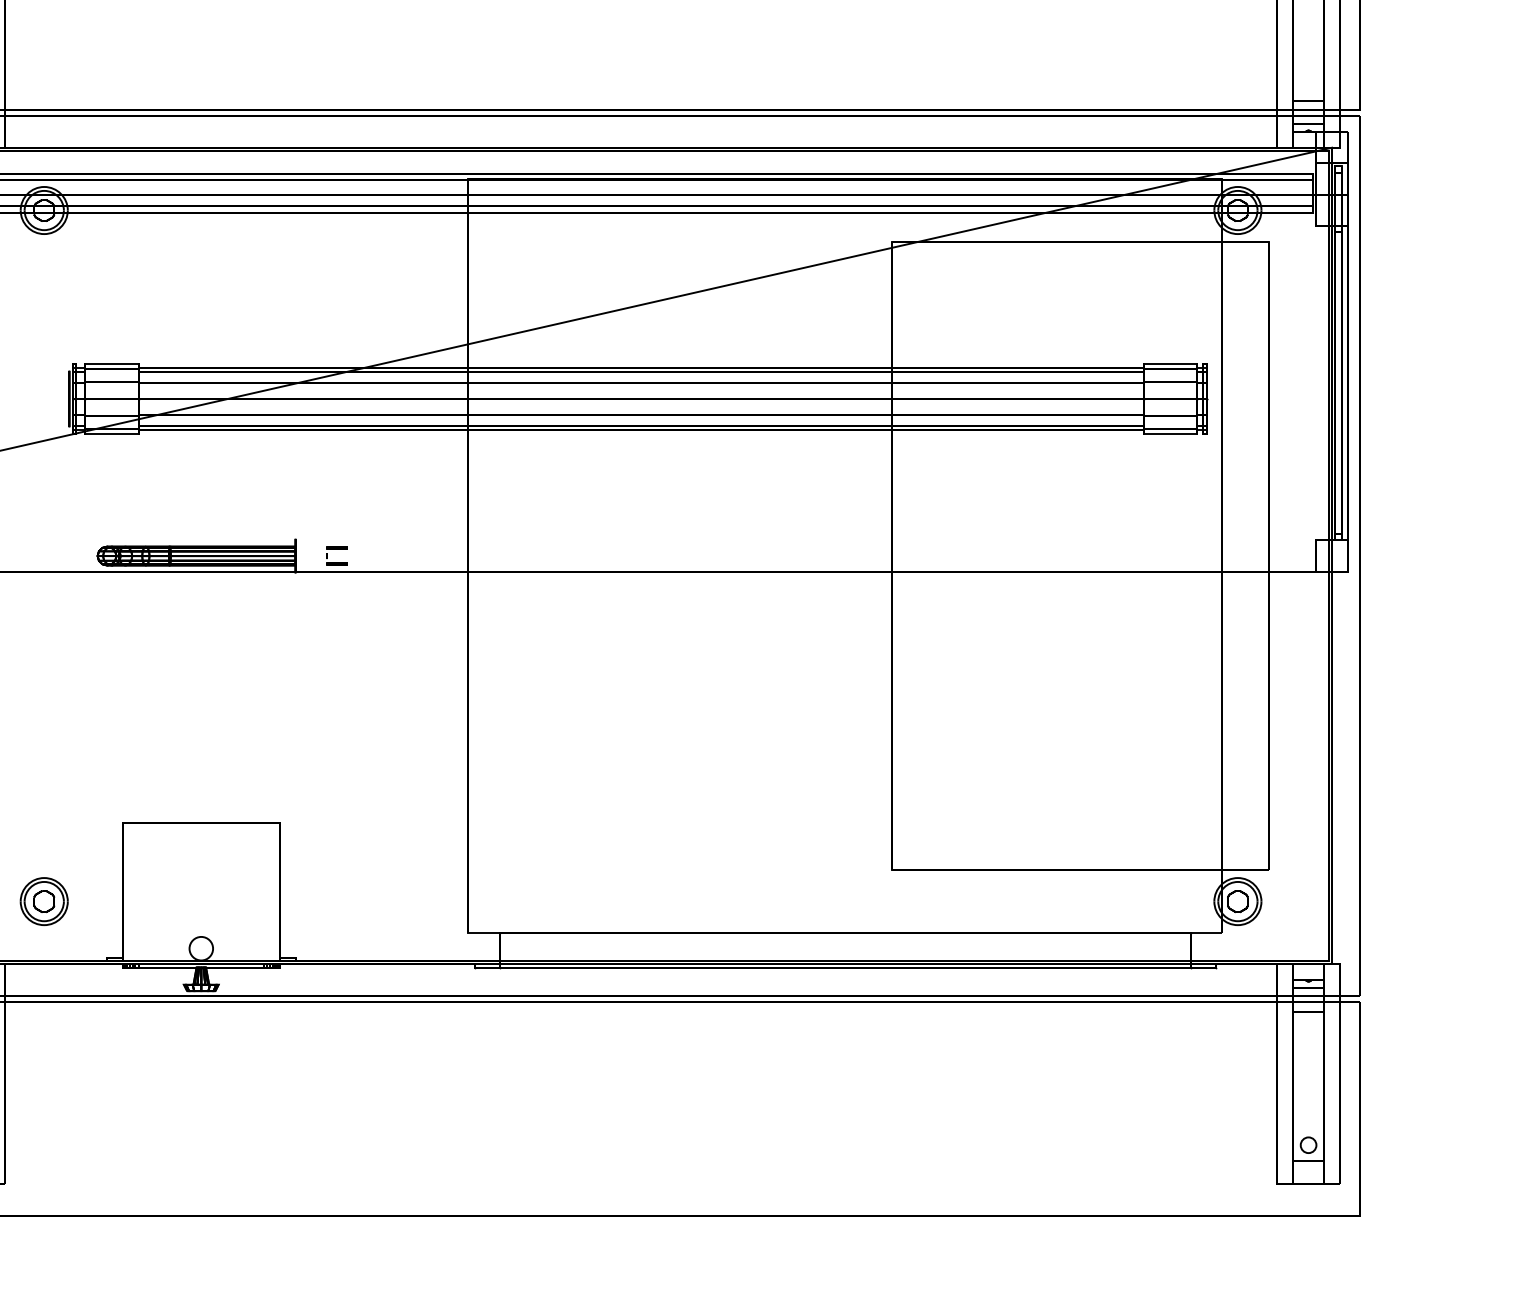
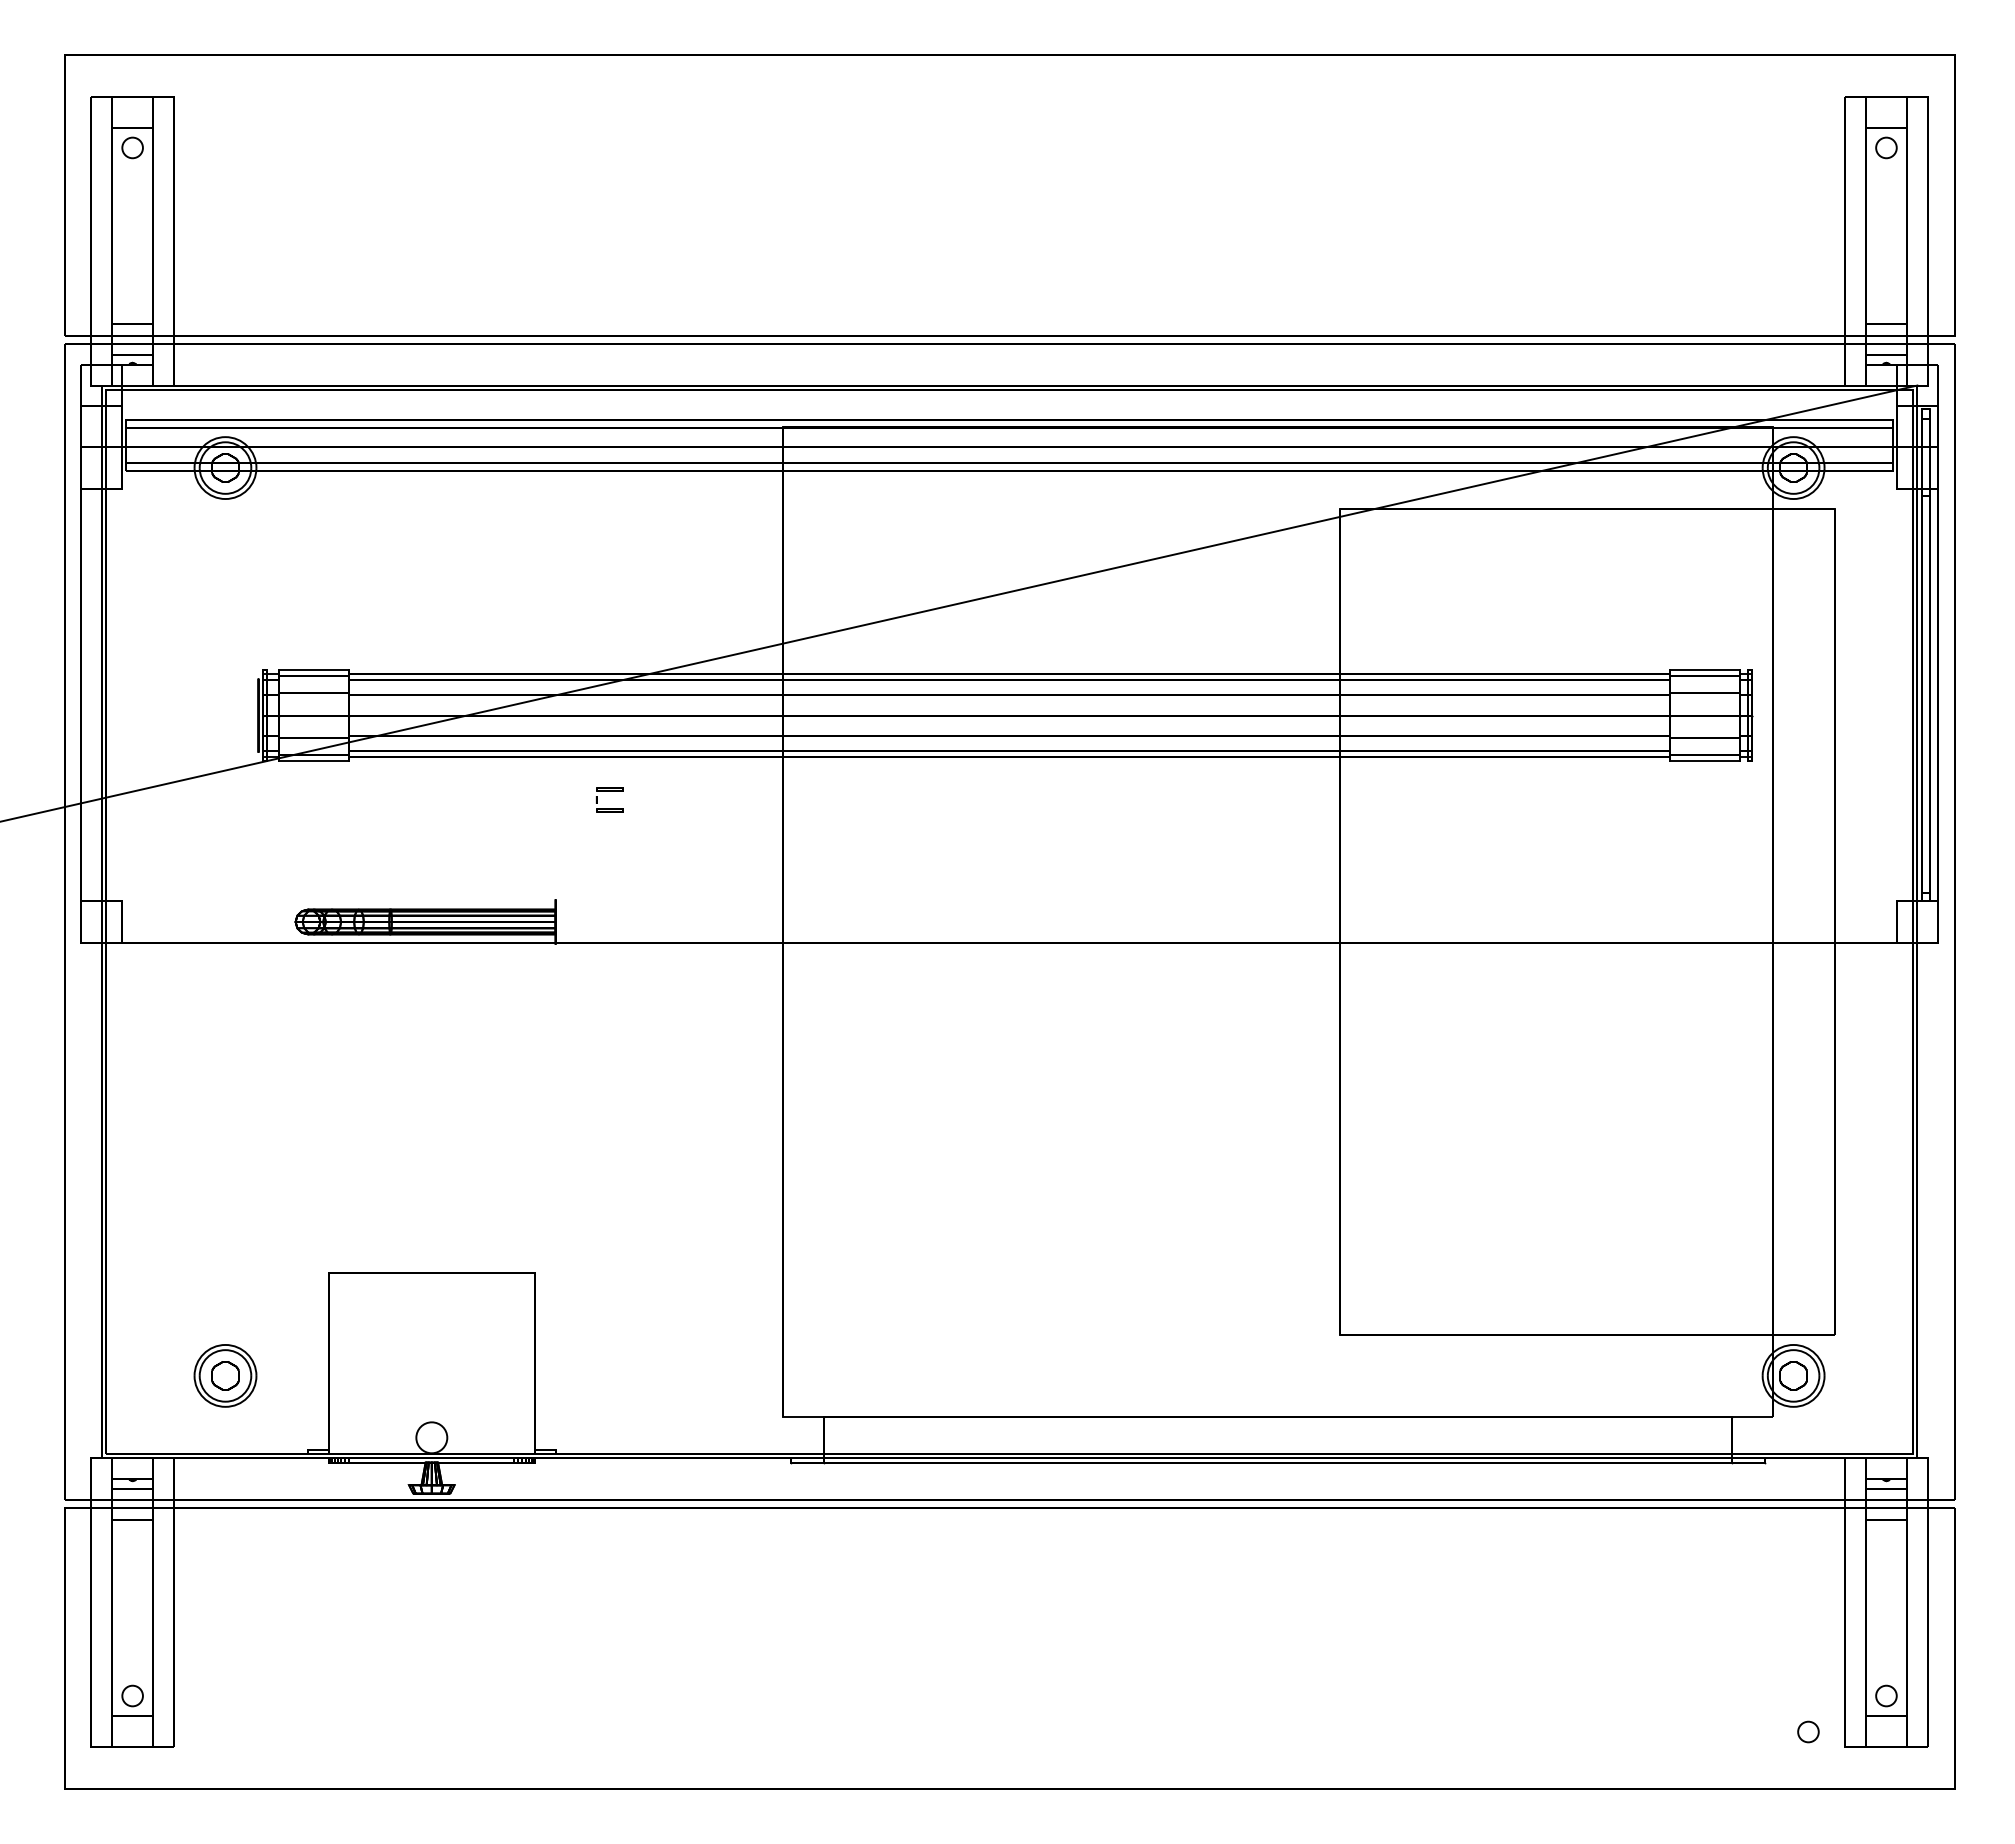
part: (336, 549) -> (609, 791), moved
circle: (1249, 1172) -> (1808, 1731), added

